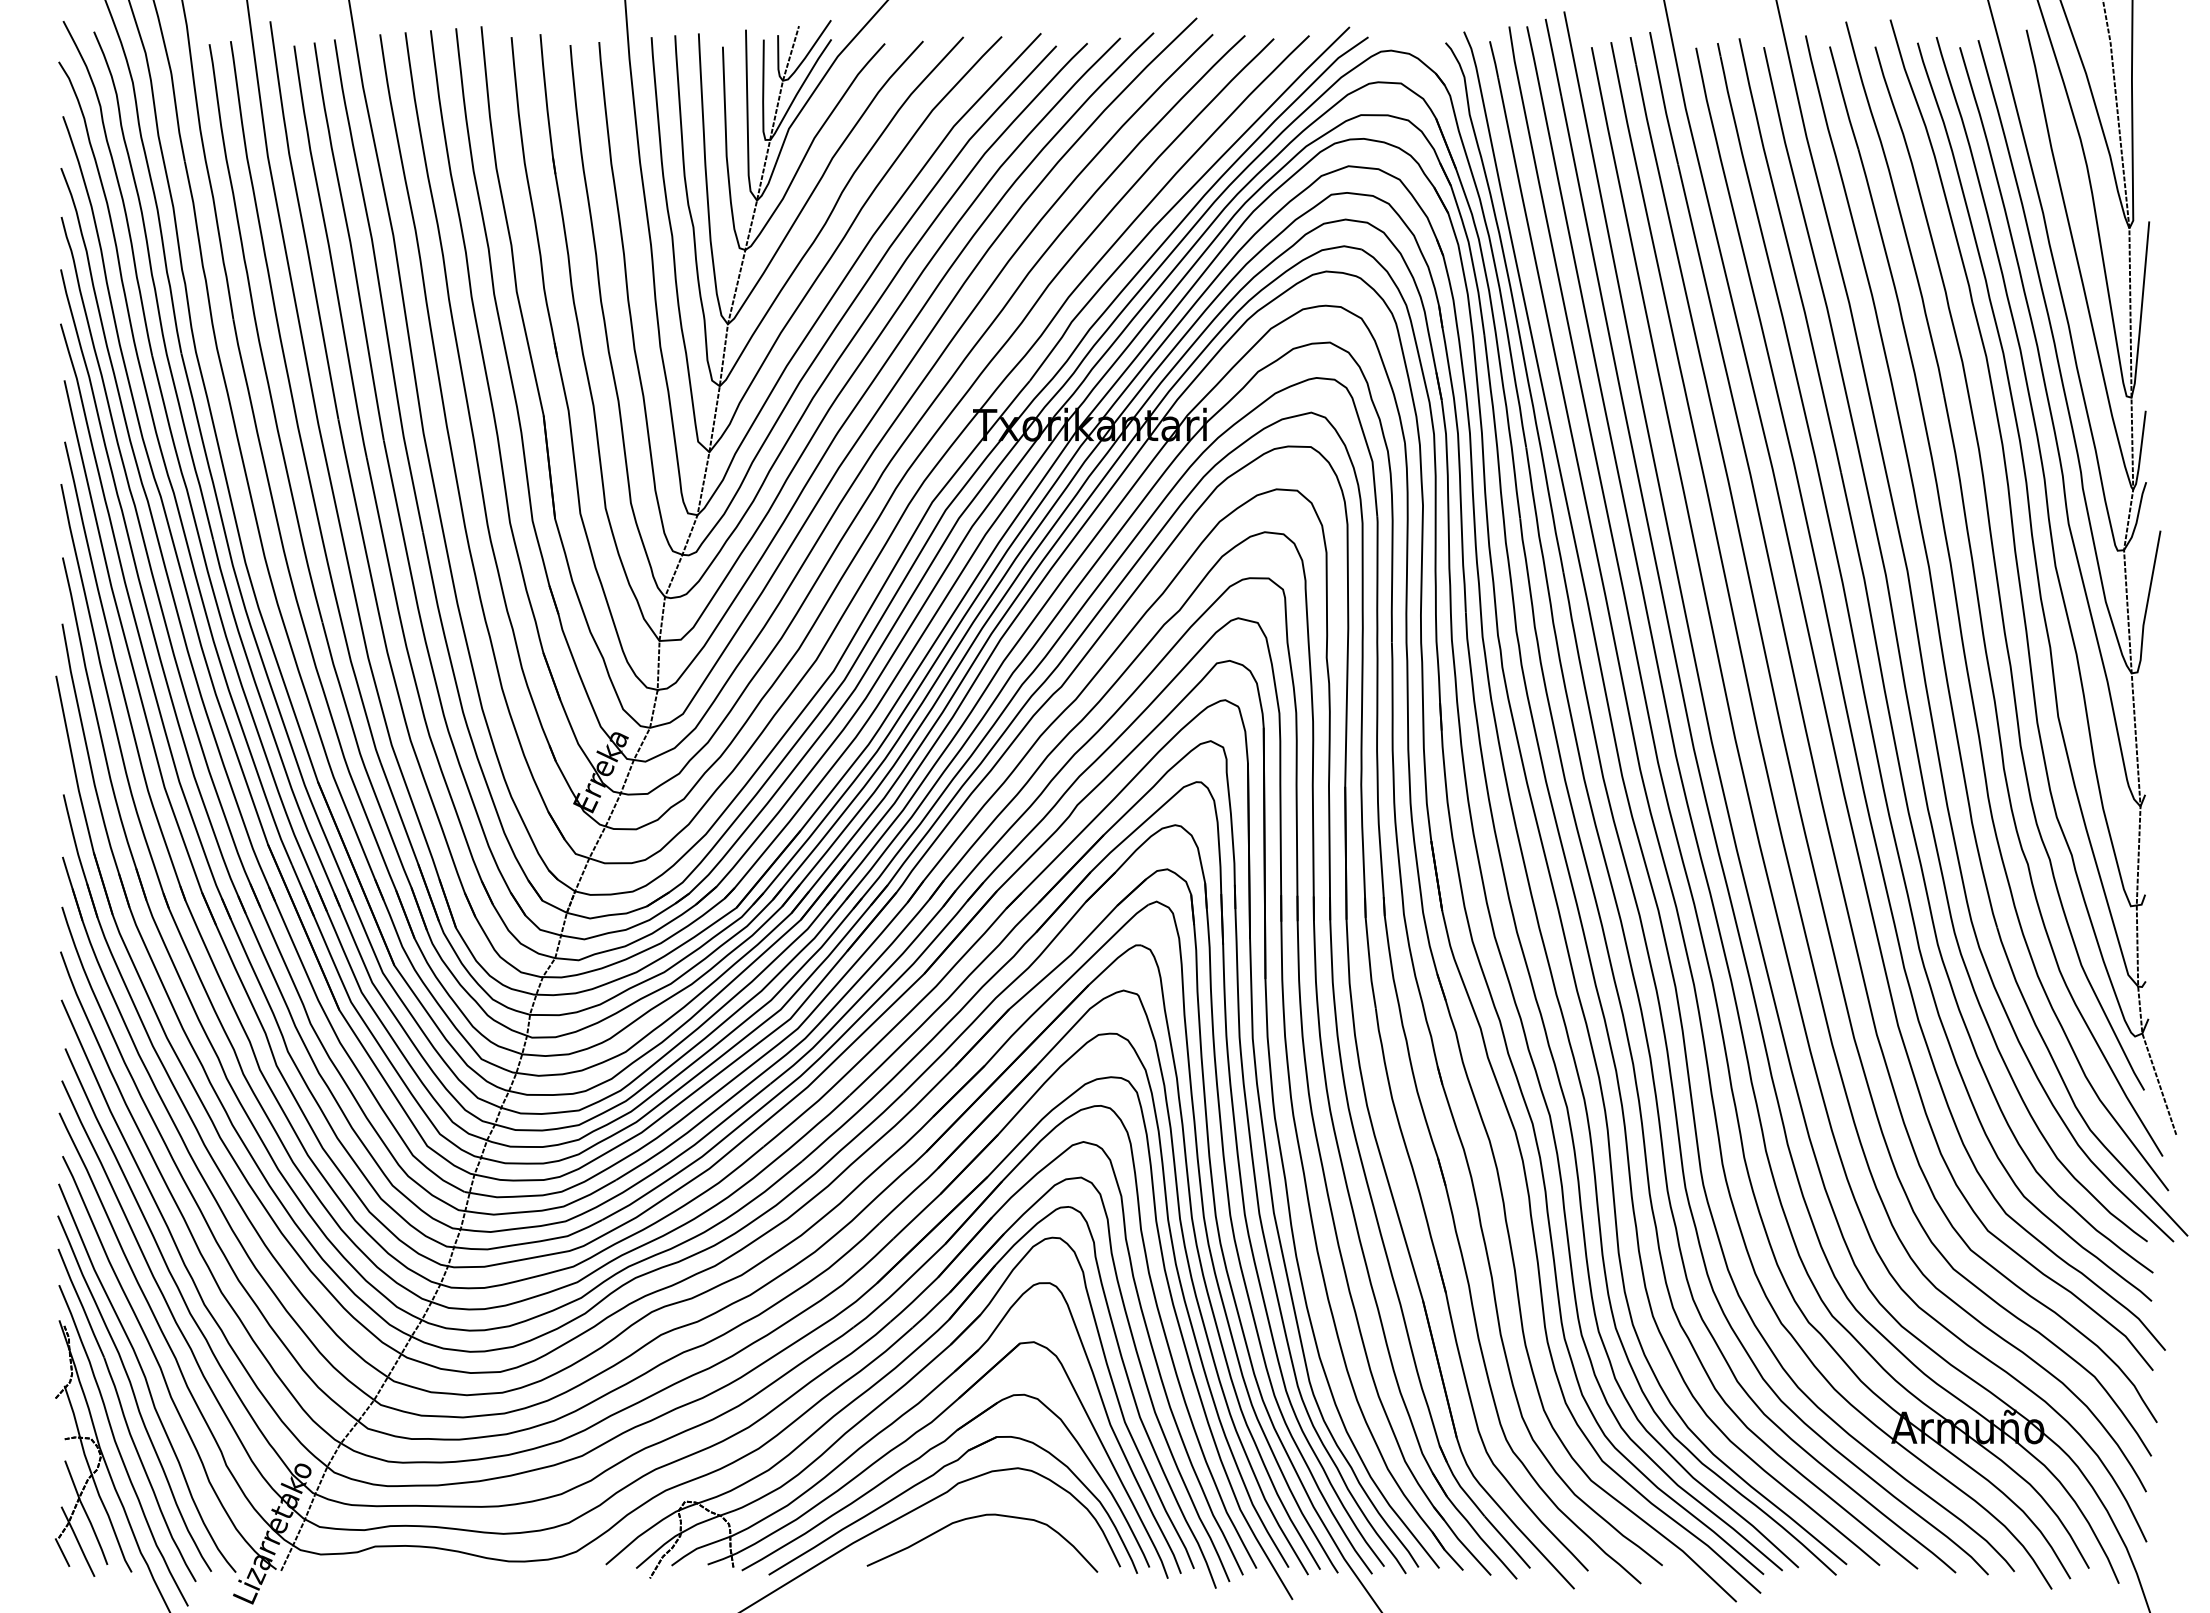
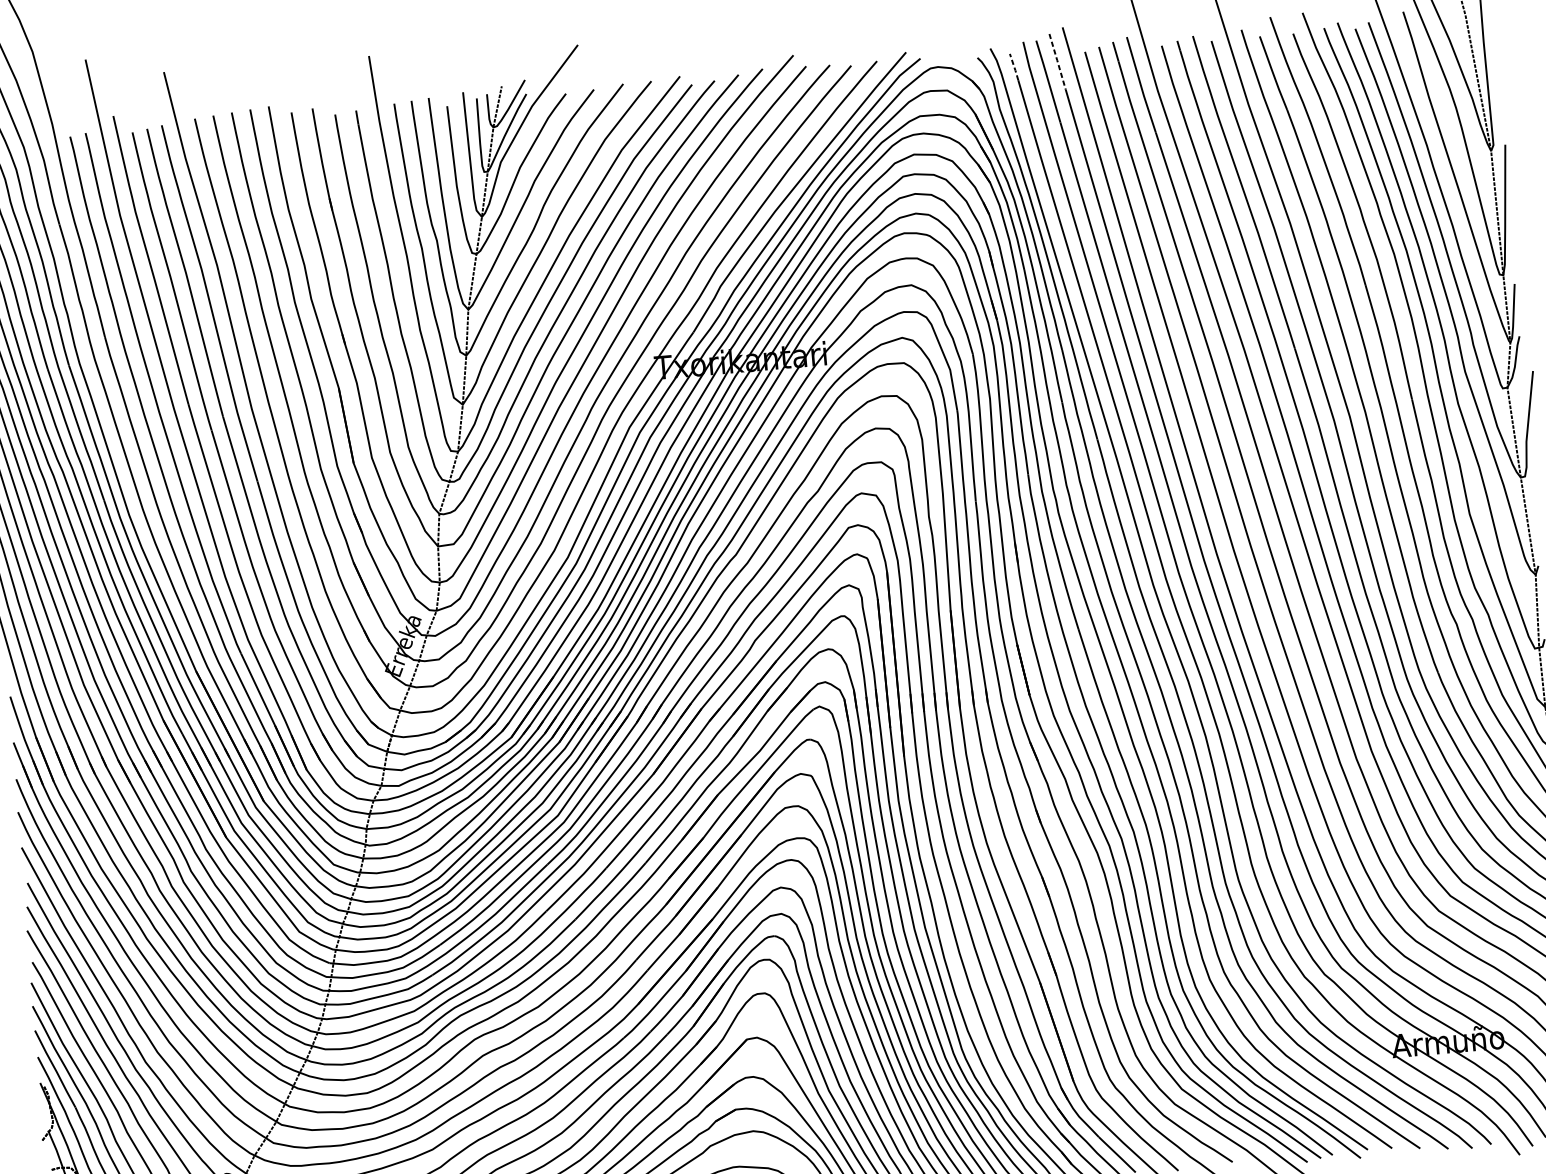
line: (1553, 57) -> (1057, 61), solid -> dashed
line: (1494, 59) -> (1014, 67), solid -> dashed

